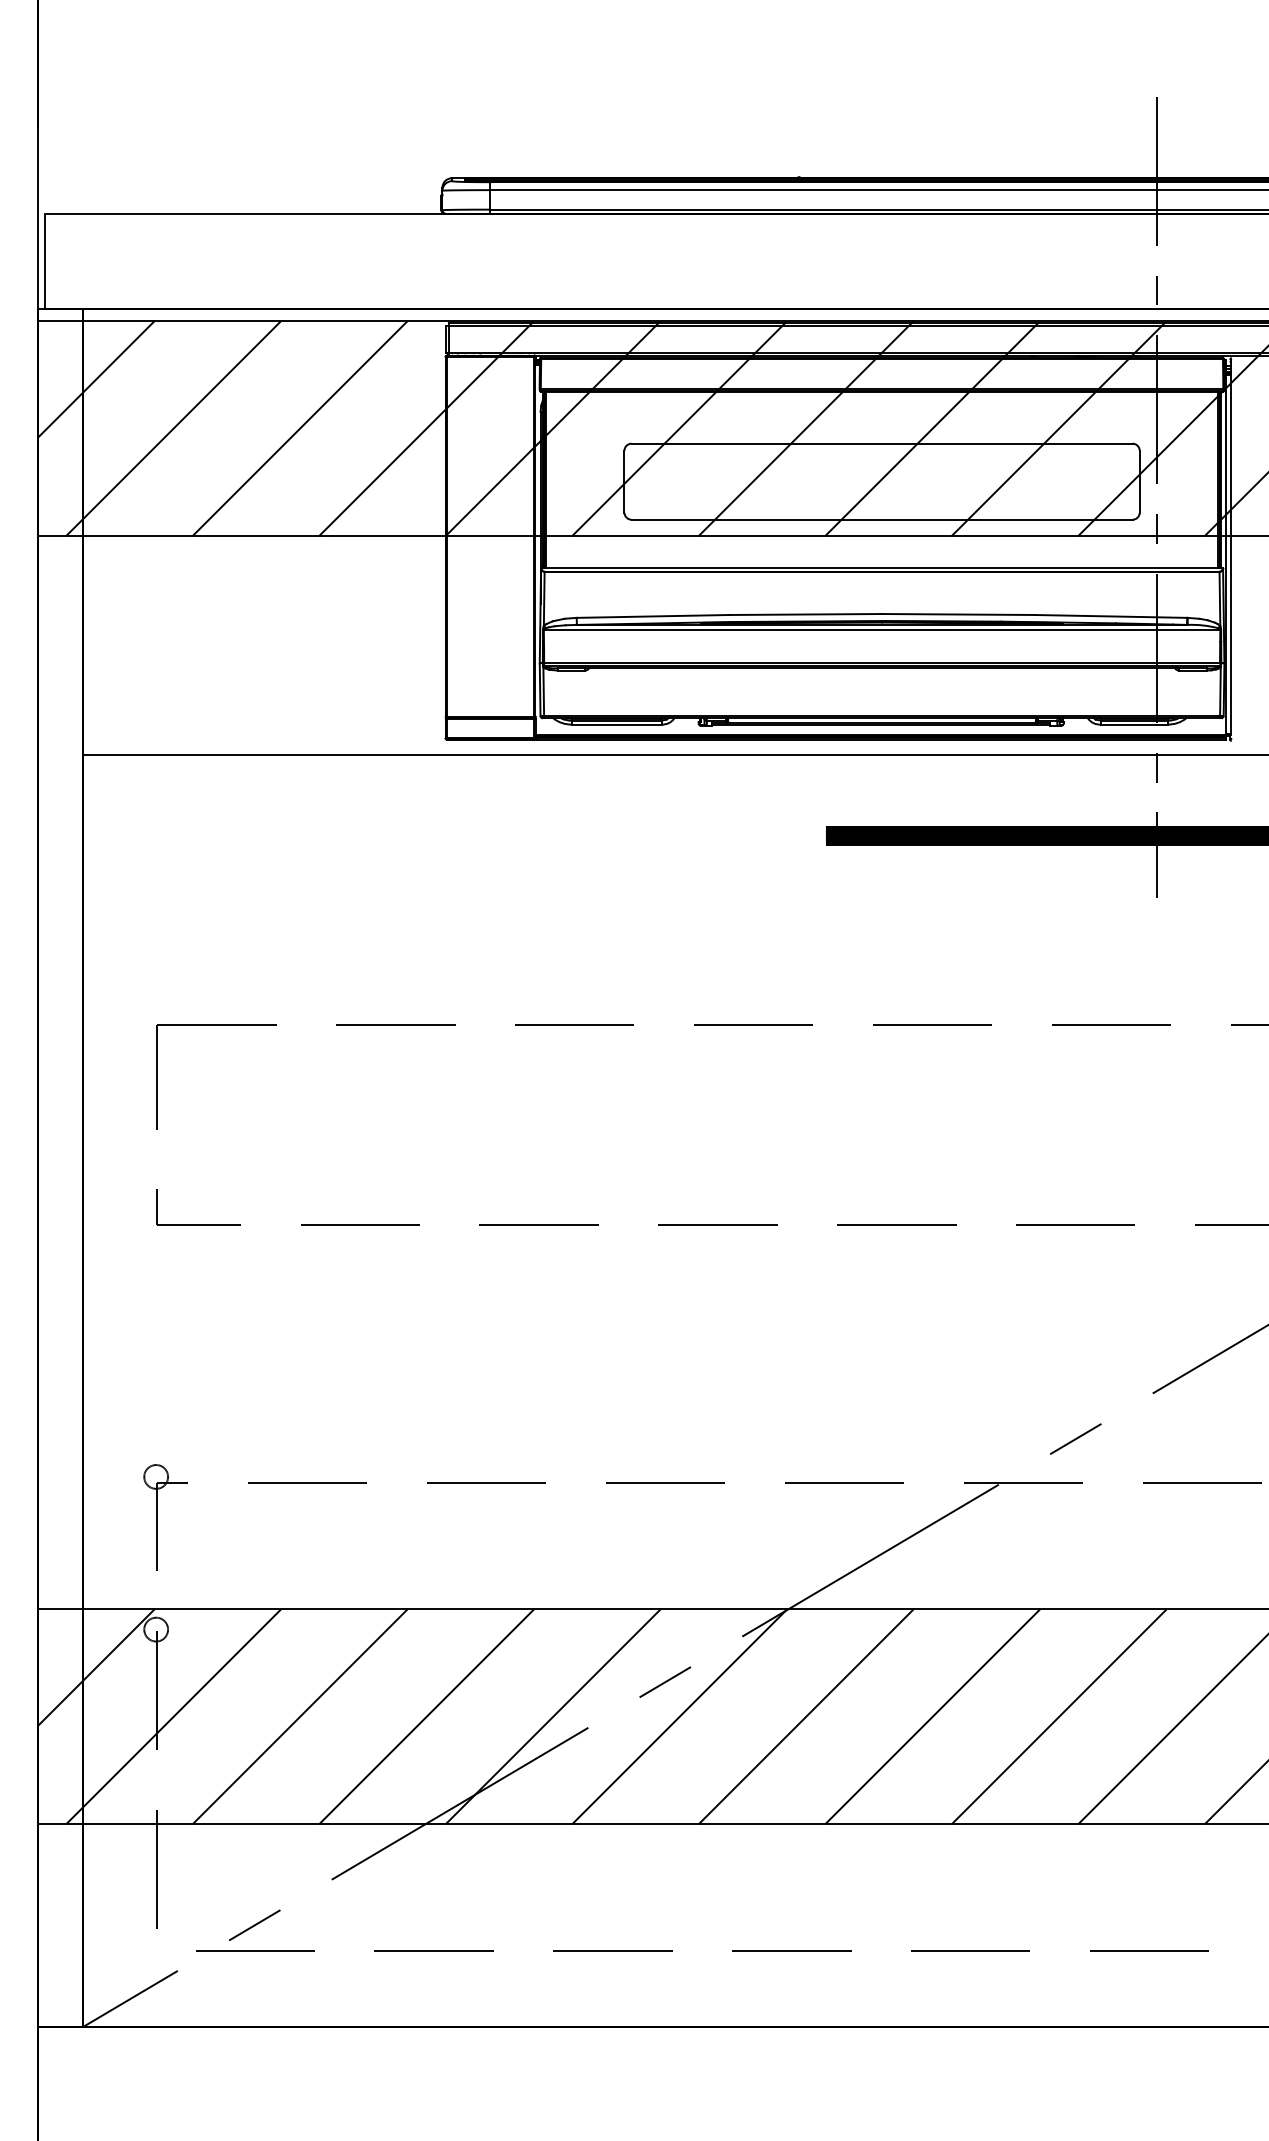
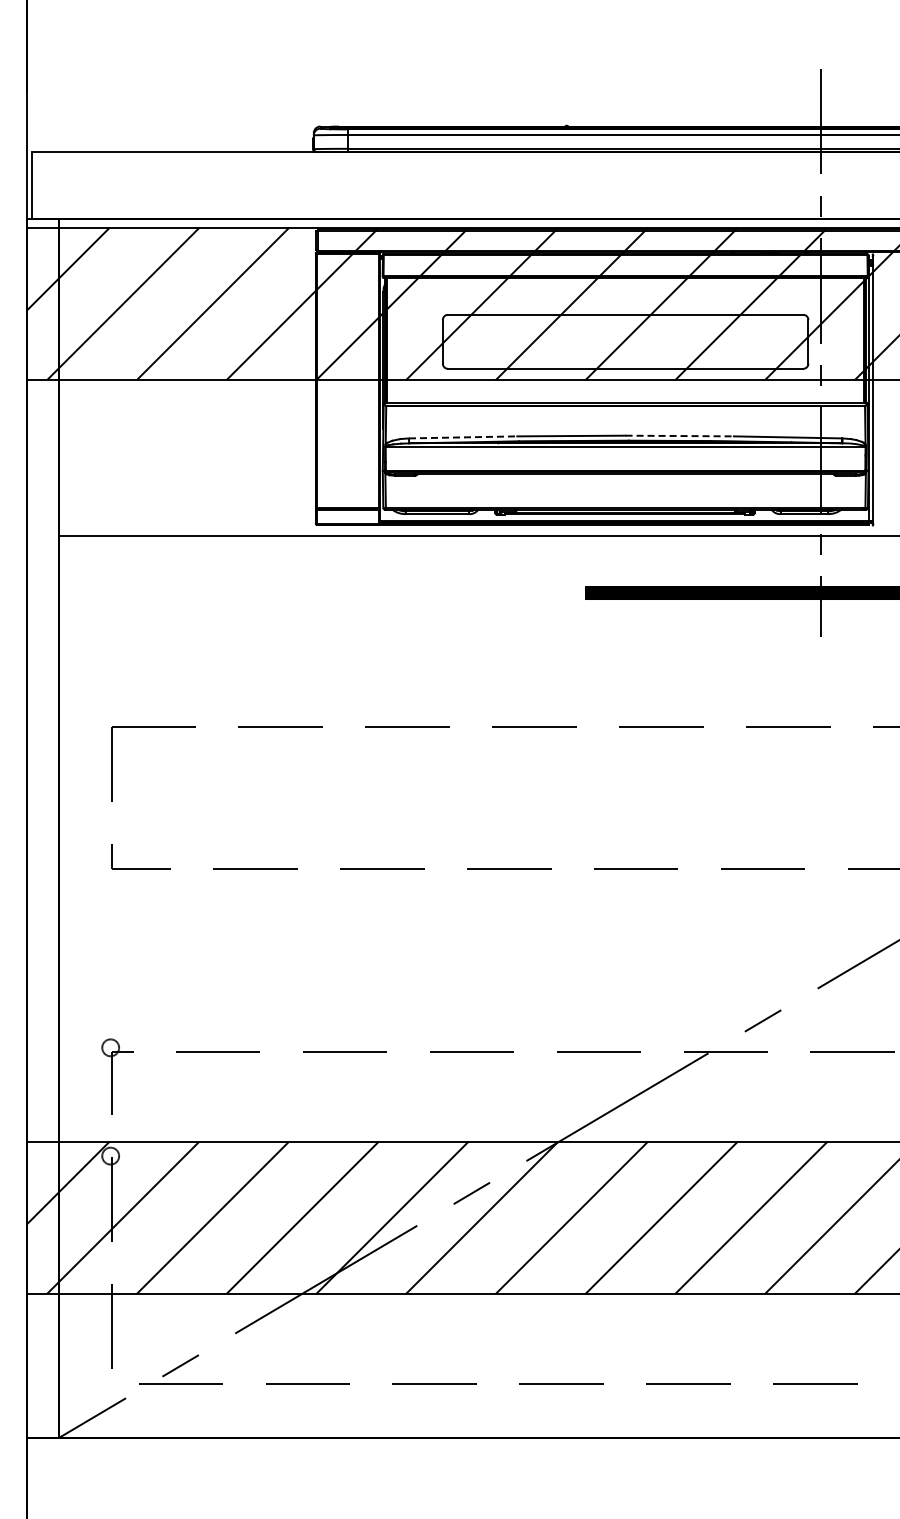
line: (959, 615) -> (680, 436), solid -> dashed
line: (653, 616) -> (463, 437), solid -> dashed

